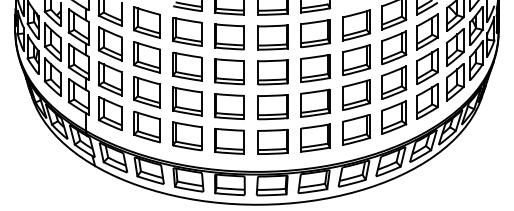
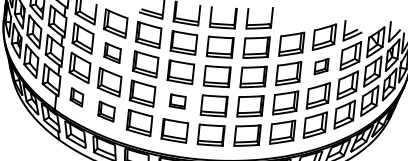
part: (394, 47) -> (321, 66), size x0.6
part: (146, 57) -> (112, 53), size x0.7
part: (229, 106) -> (177, 101), size x0.6
part: (110, 113) -> (76, 97), size x0.6
part: (146, 126) -> (106, 111), size x0.7

